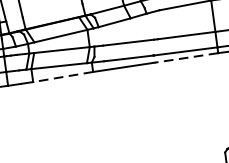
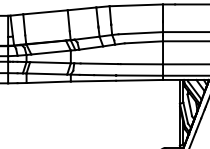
line: (186, 58) -> (139, 80), dashed -> solid
line: (62, 77) -> (48, 82), dashed -> solid

